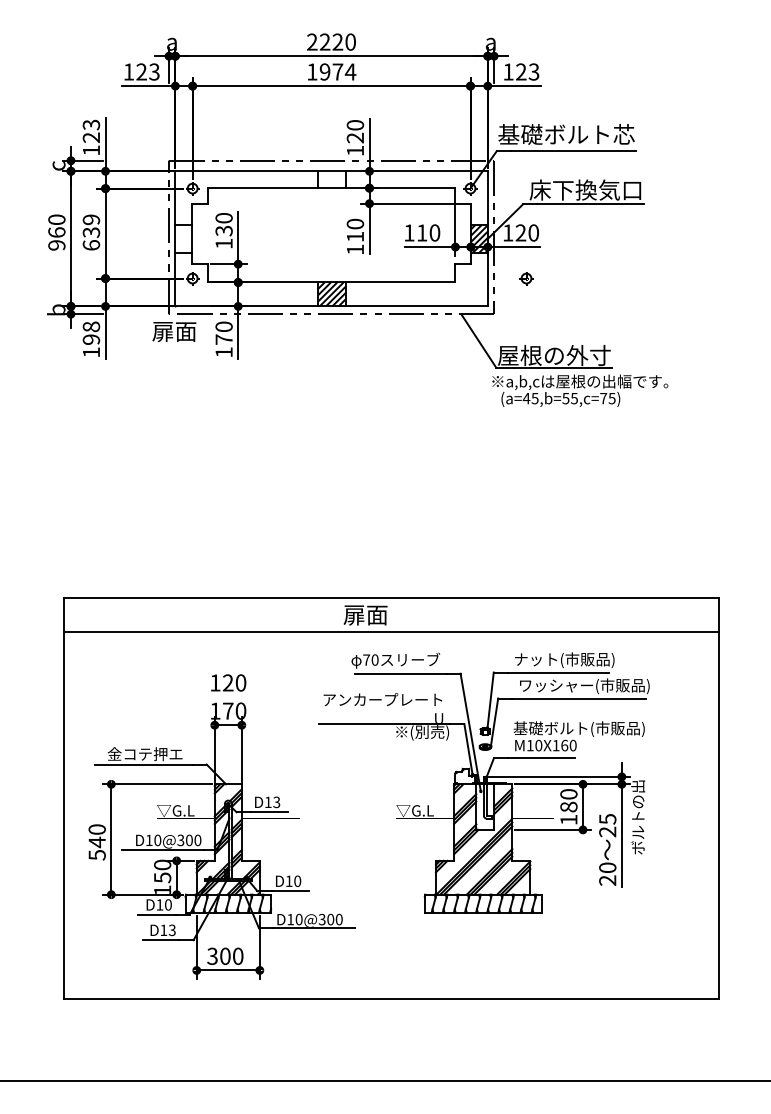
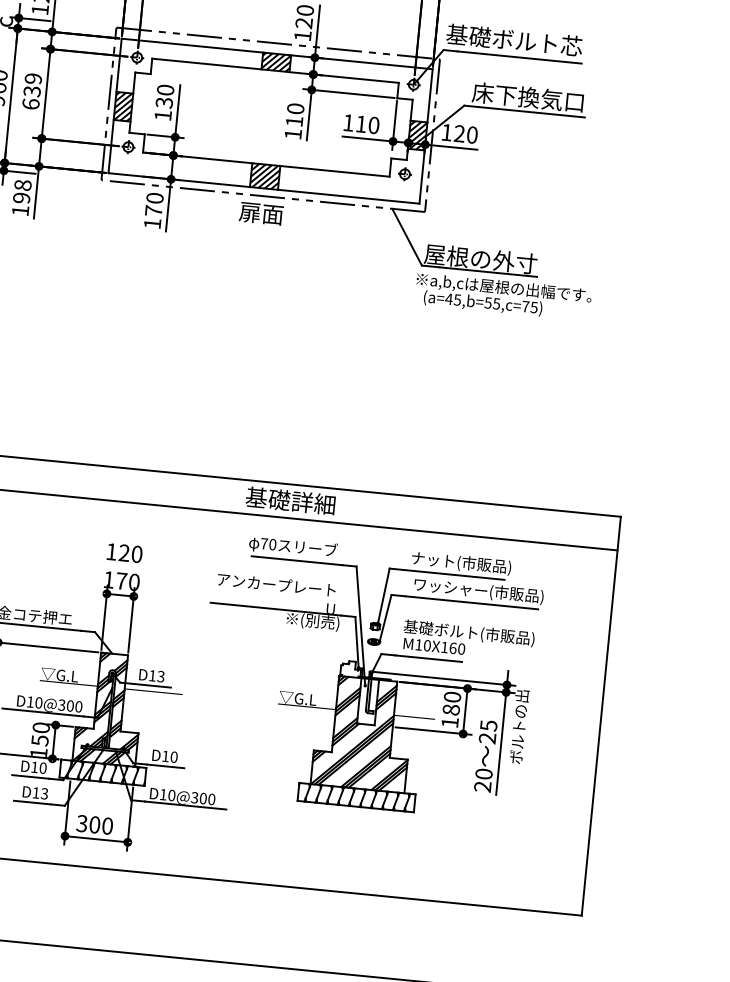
hatch: (331, 179) -> (276, 62), added
hatch: (183, 238) -> (123, 106), added
part: (526, 278) -> (404, 174), moved
text: (174, 331) -> (261, 213), moved
text: (388, 614) -> (290, 500), 扉面 -> 基礎詳細

